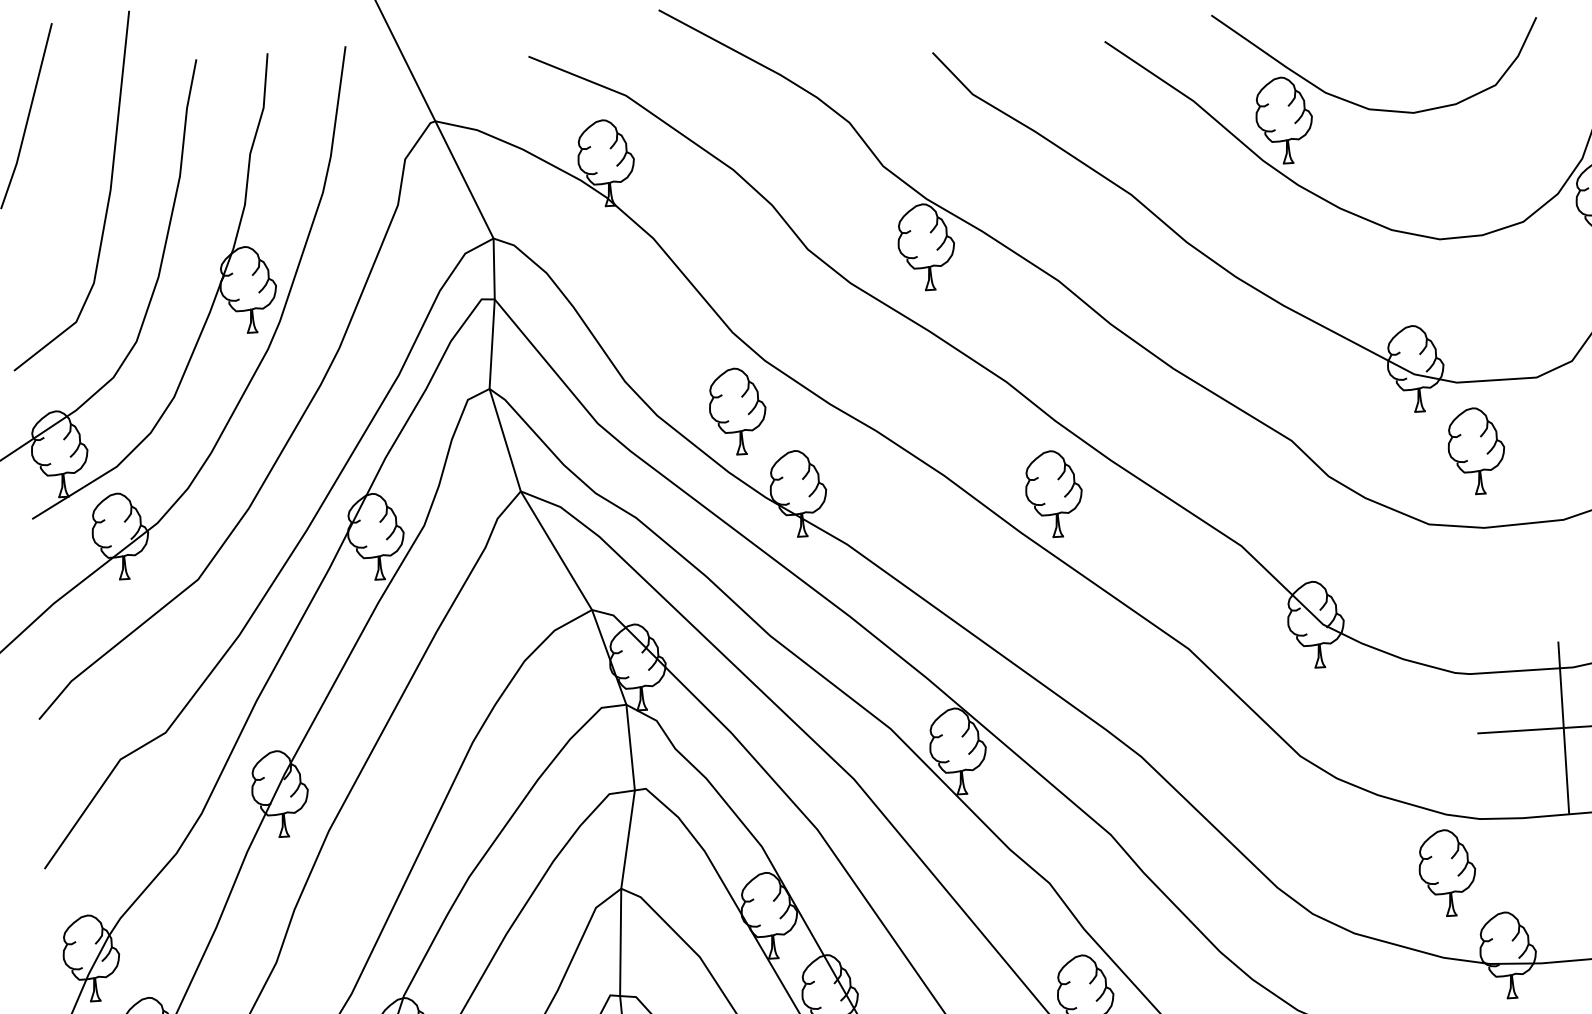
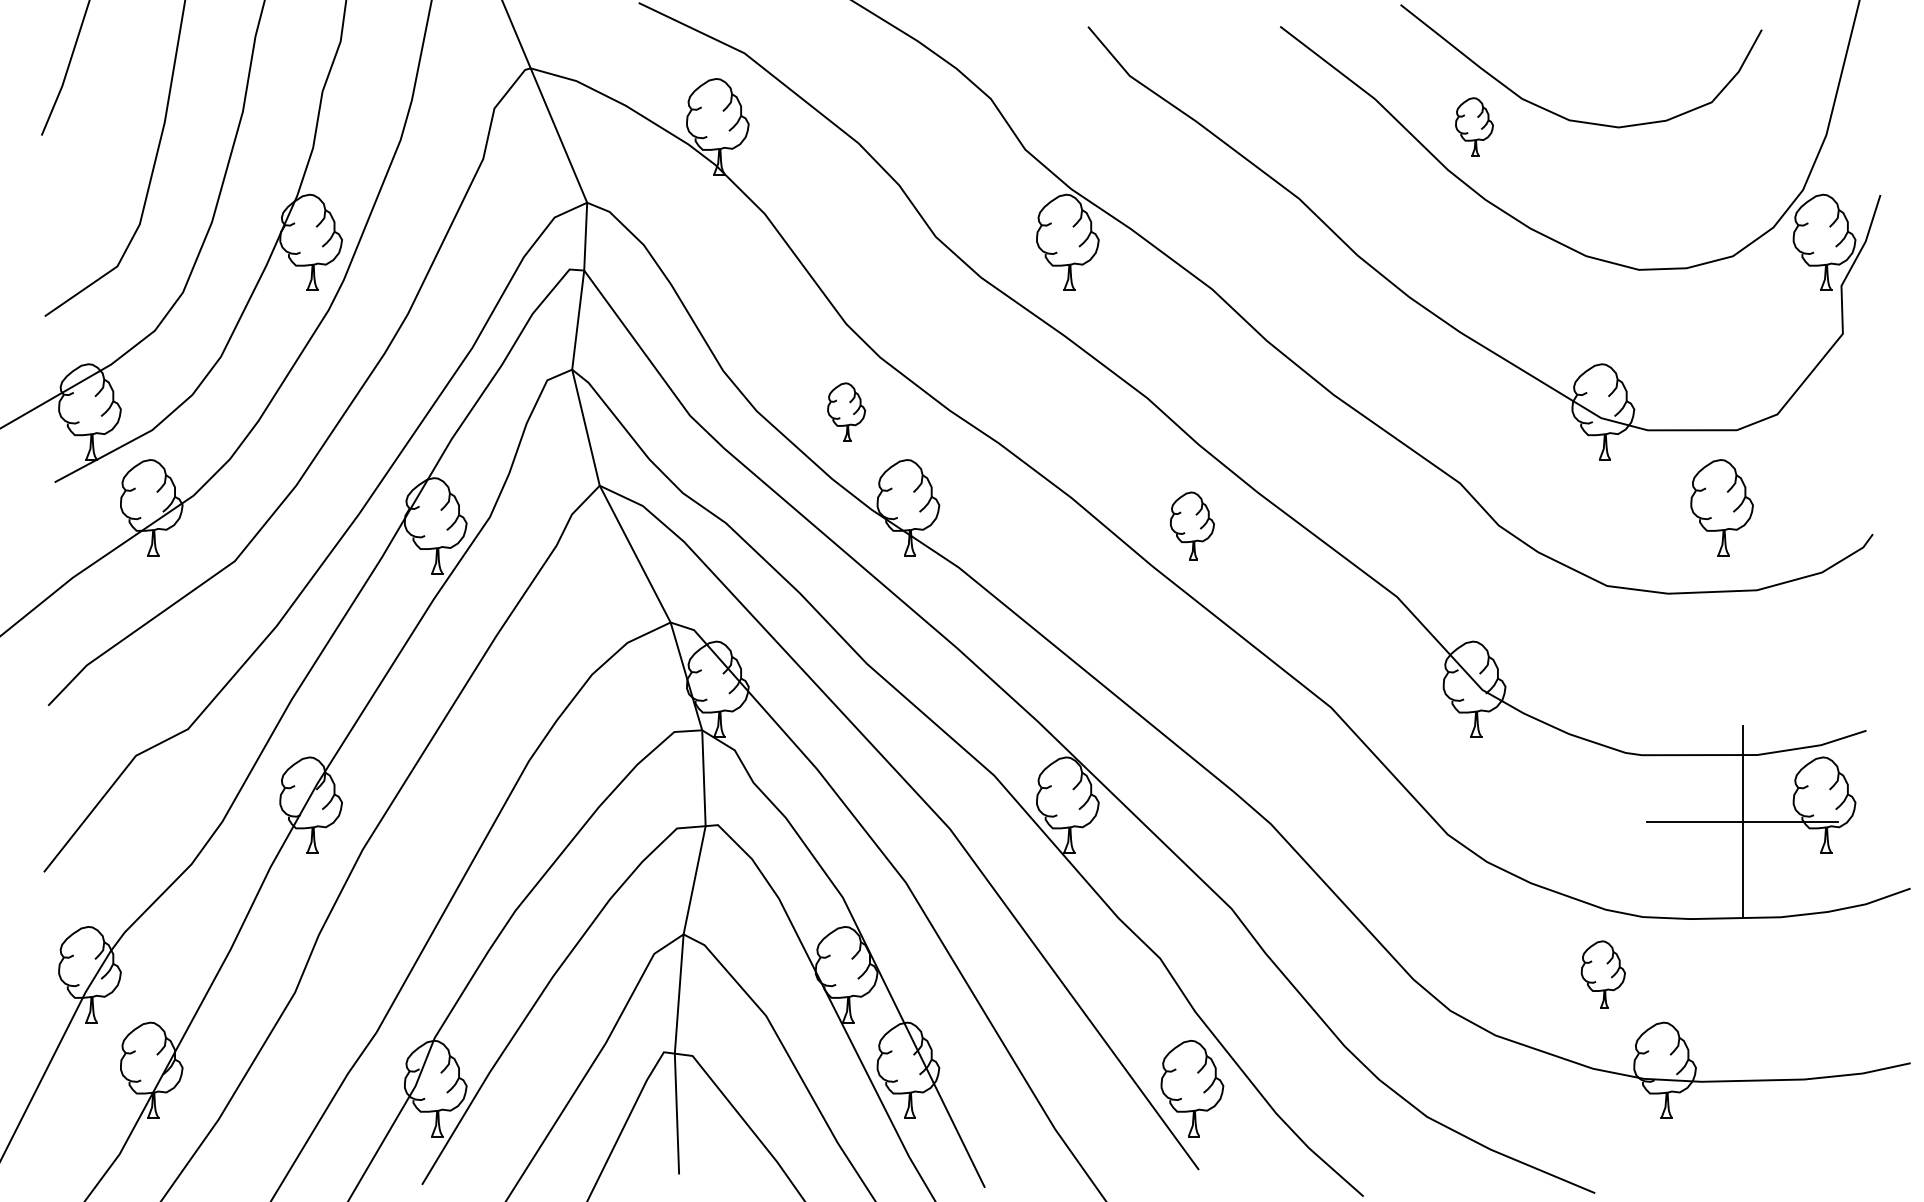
part: (1284, 120) -> (1474, 126), size x0.6
part: (737, 410) -> (846, 411), size x0.6
part: (1476, 450) -> (1721, 507), moved
part: (1054, 493) -> (1192, 525), size x0.7
part: (1447, 872) -> (1603, 974), size x0.7

